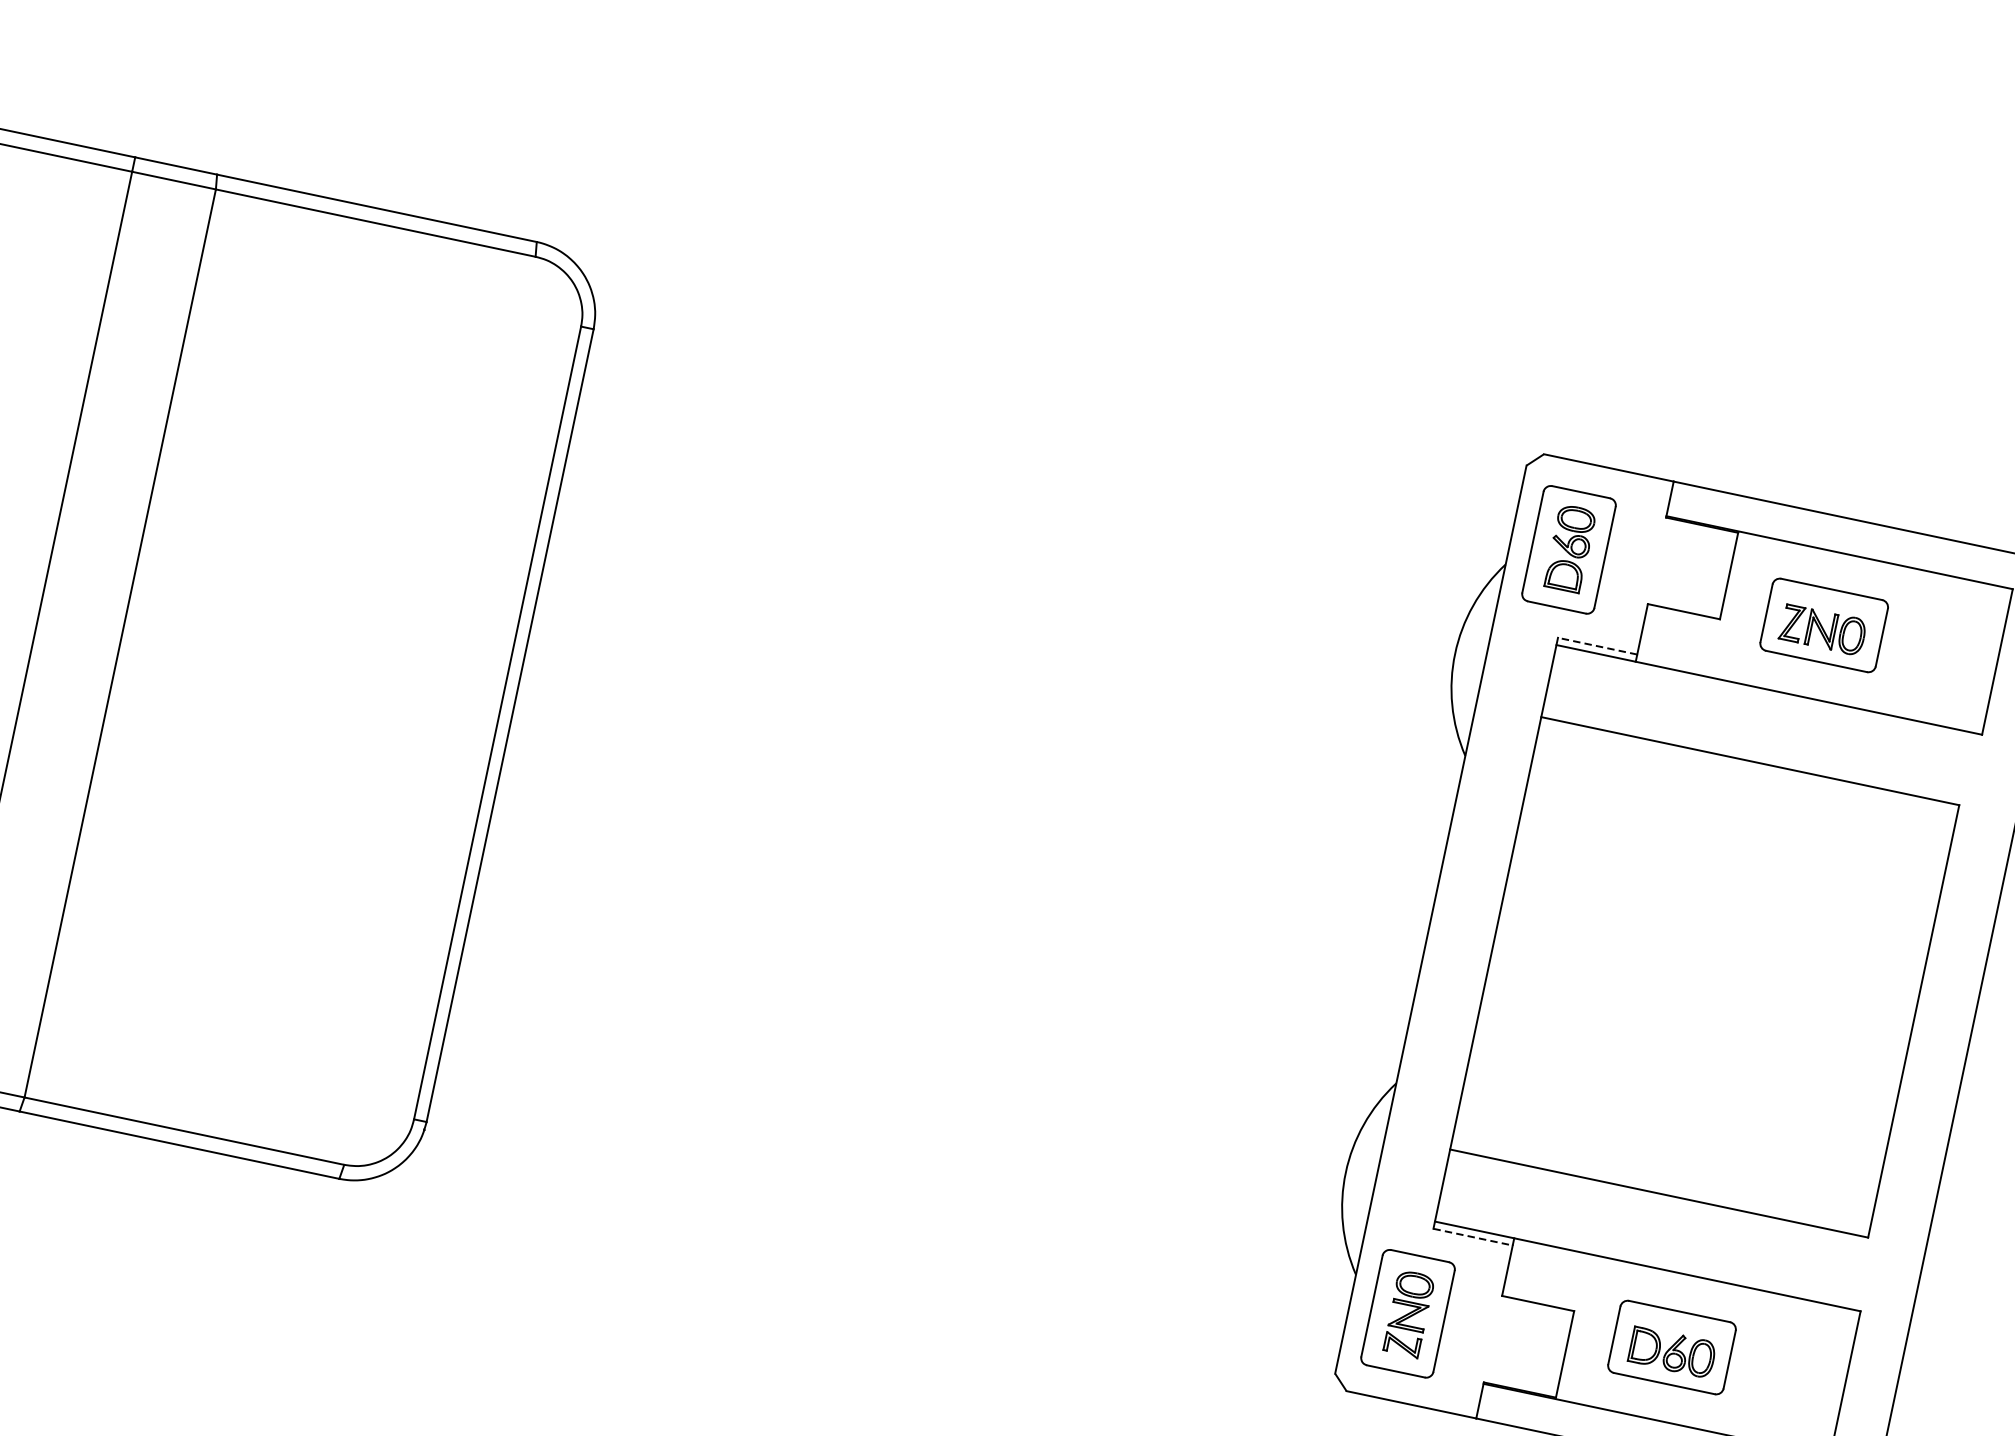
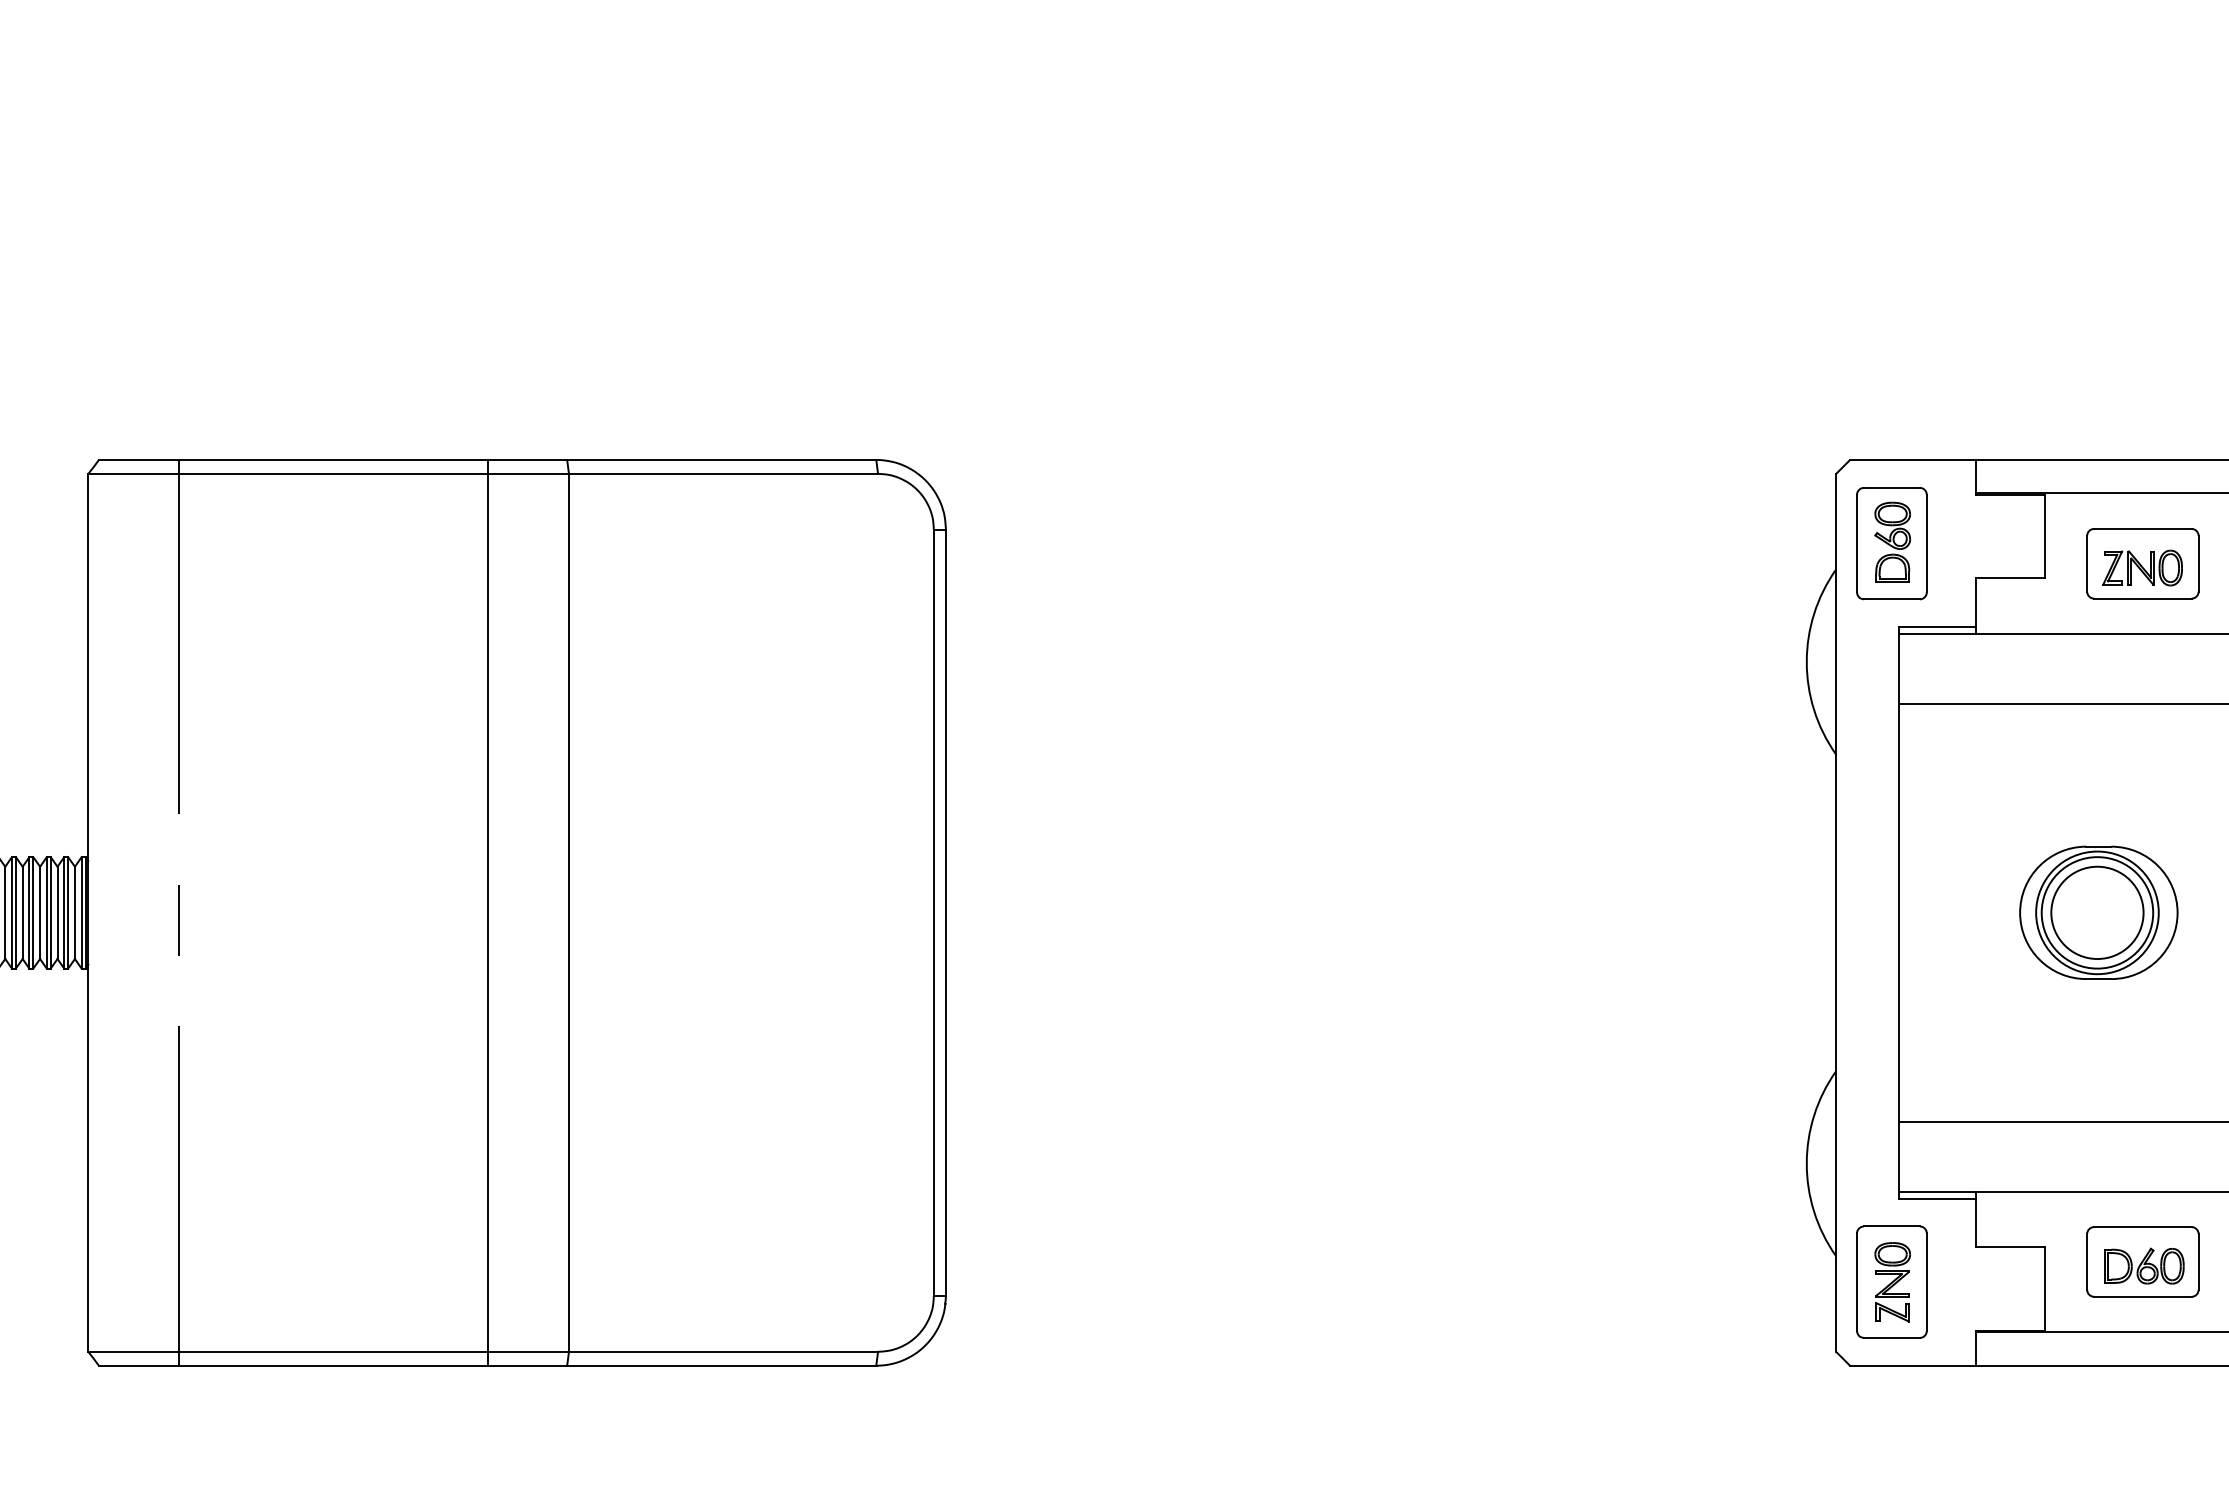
line: (1596, 646) -> (1936, 627), dashed -> solid
part: (1702, 976) -> (2098, 912), added
line: (1473, 1237) -> (1937, 1198), dashed -> solid

